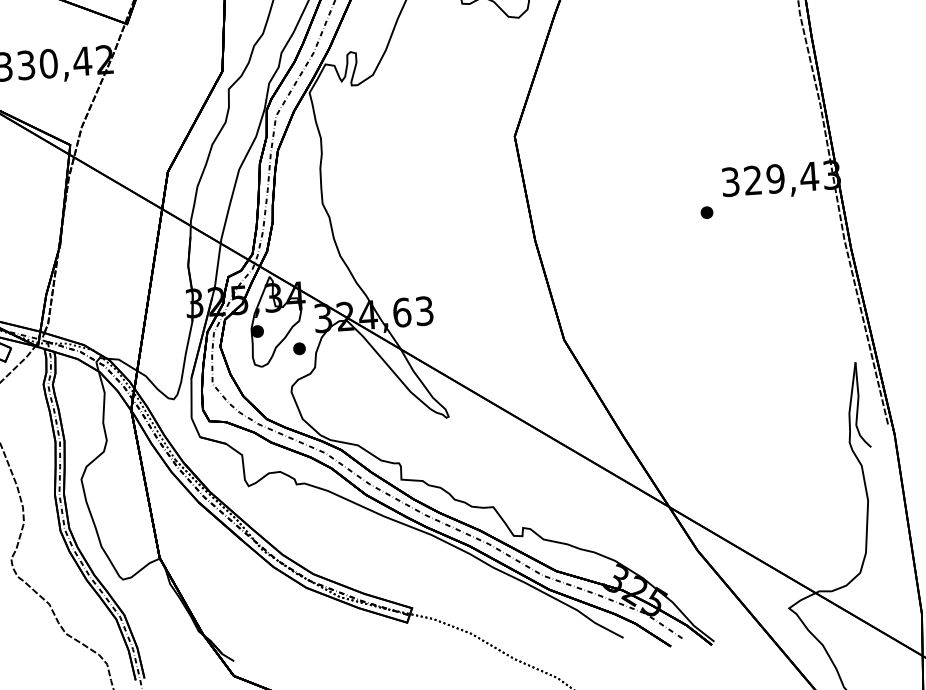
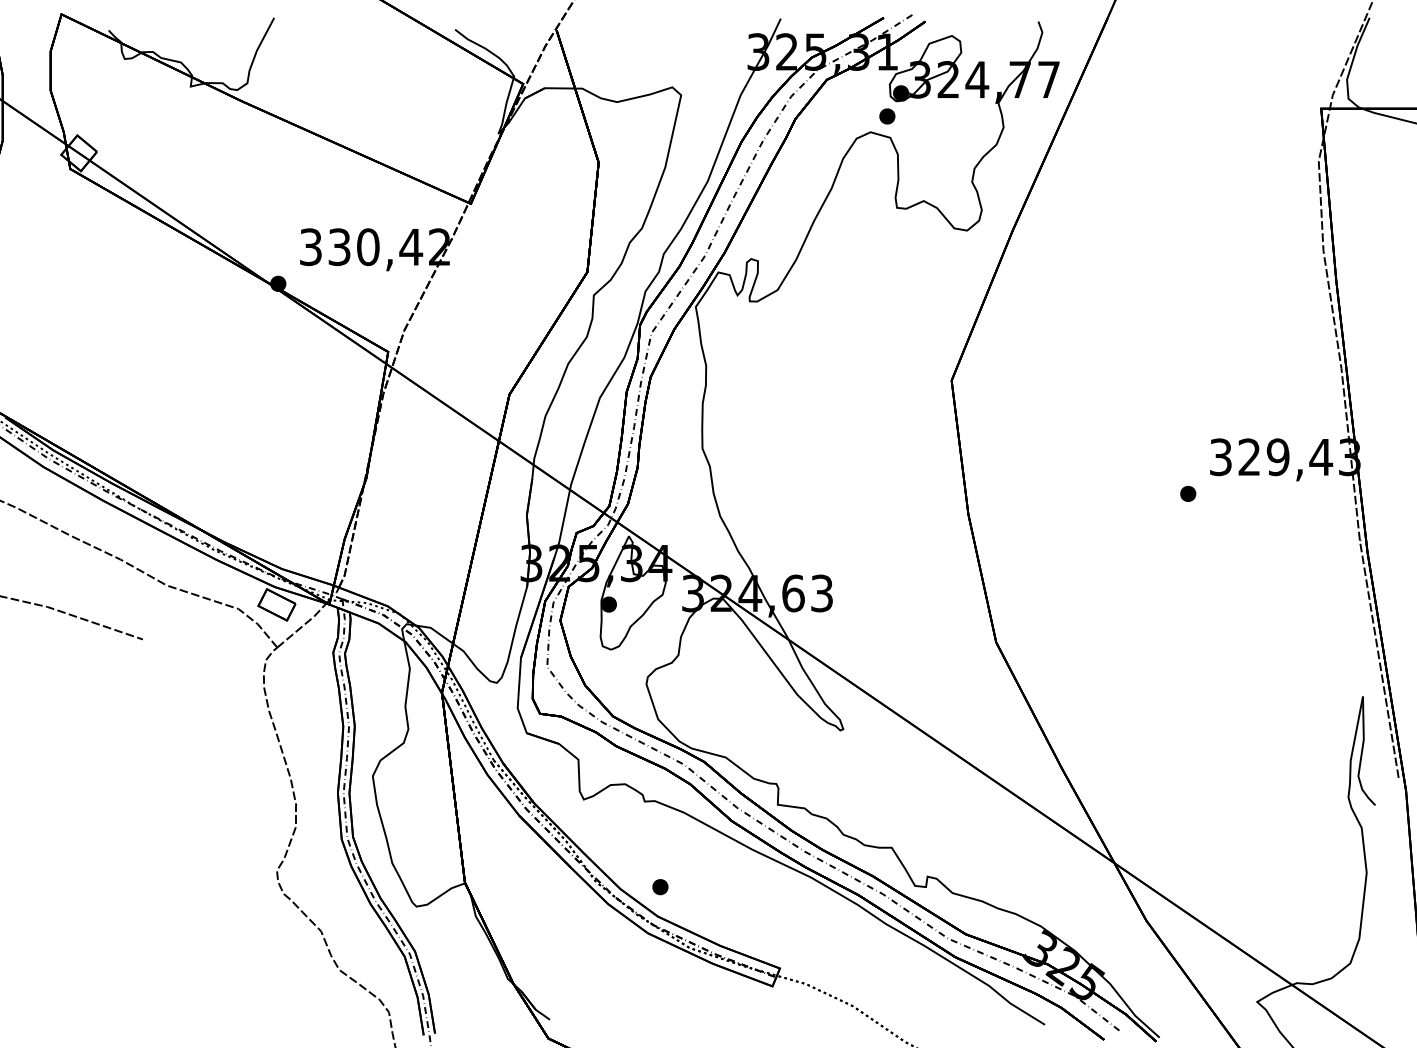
part: (299, 349) -> (660, 887), moved

